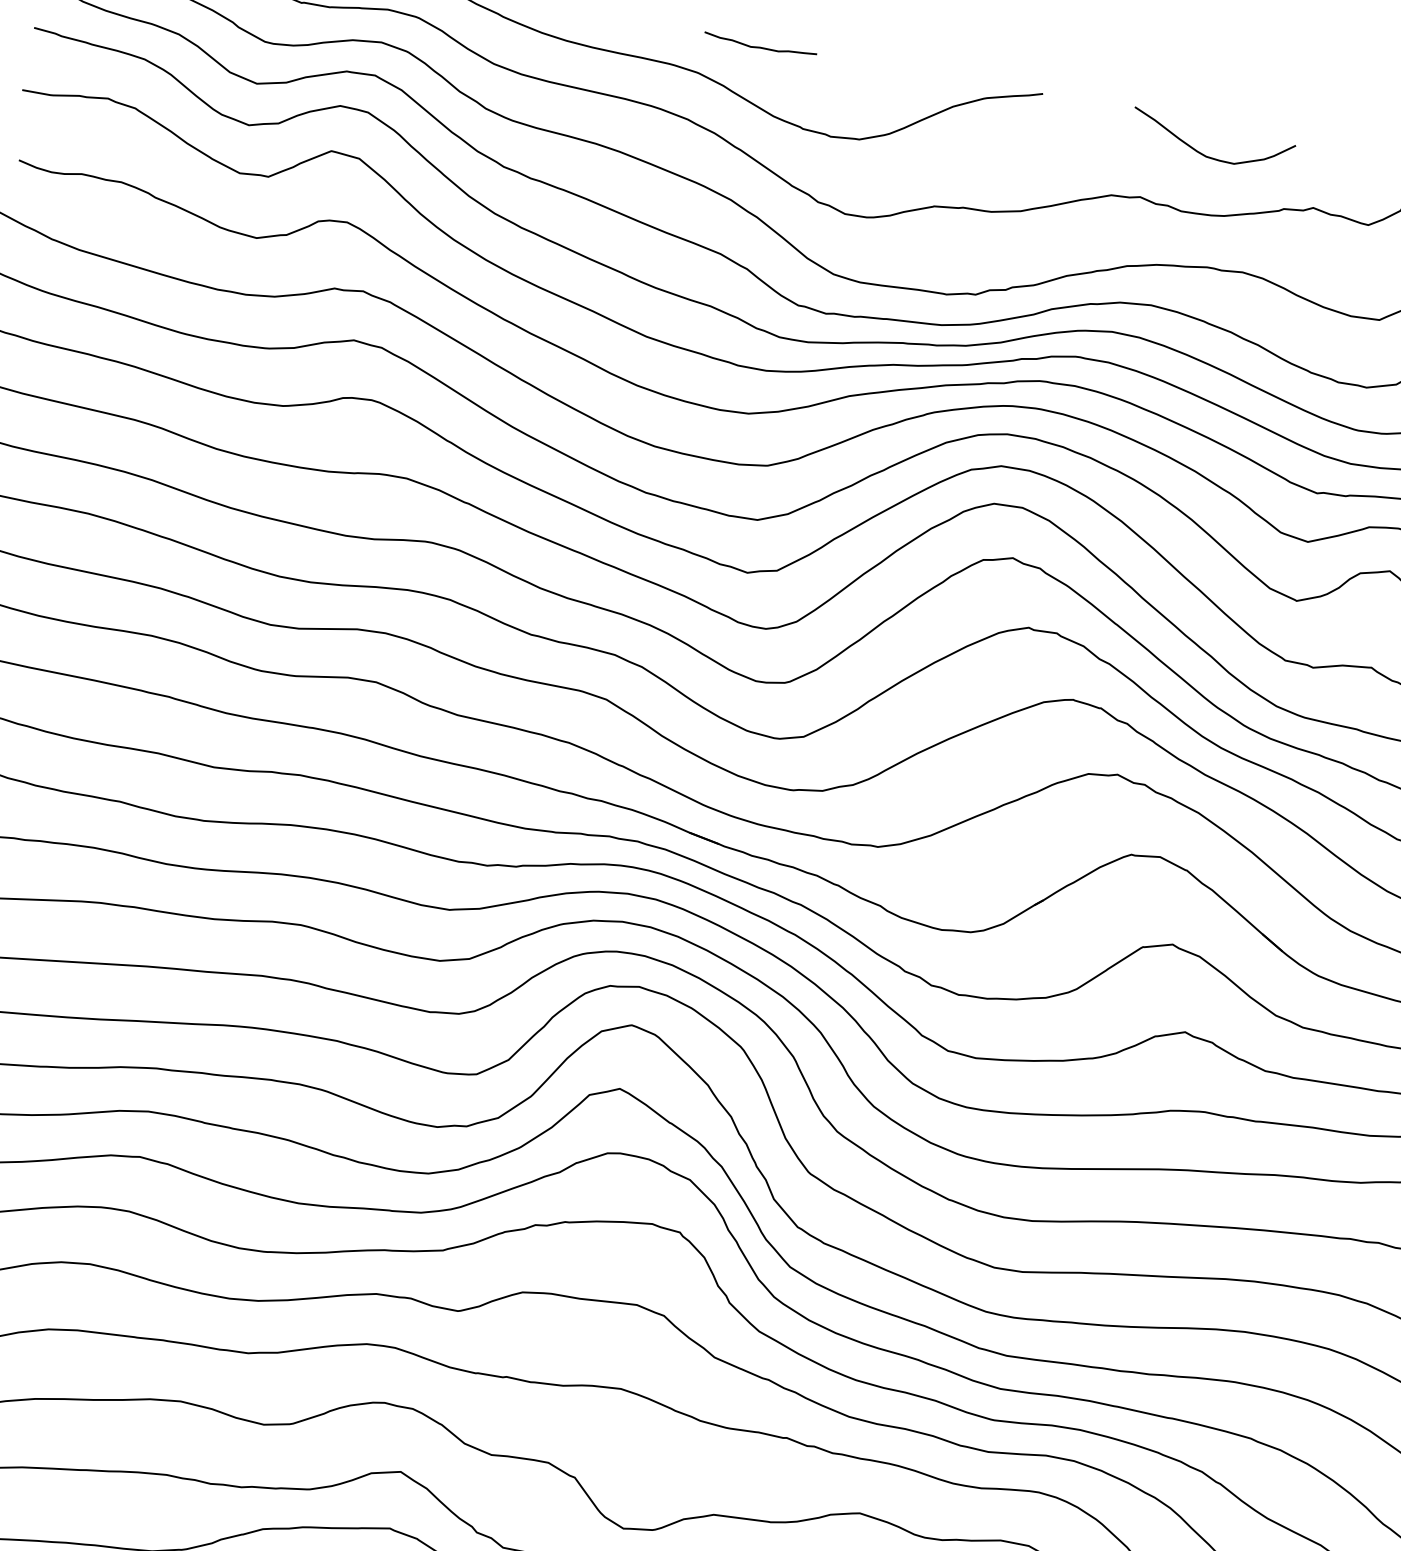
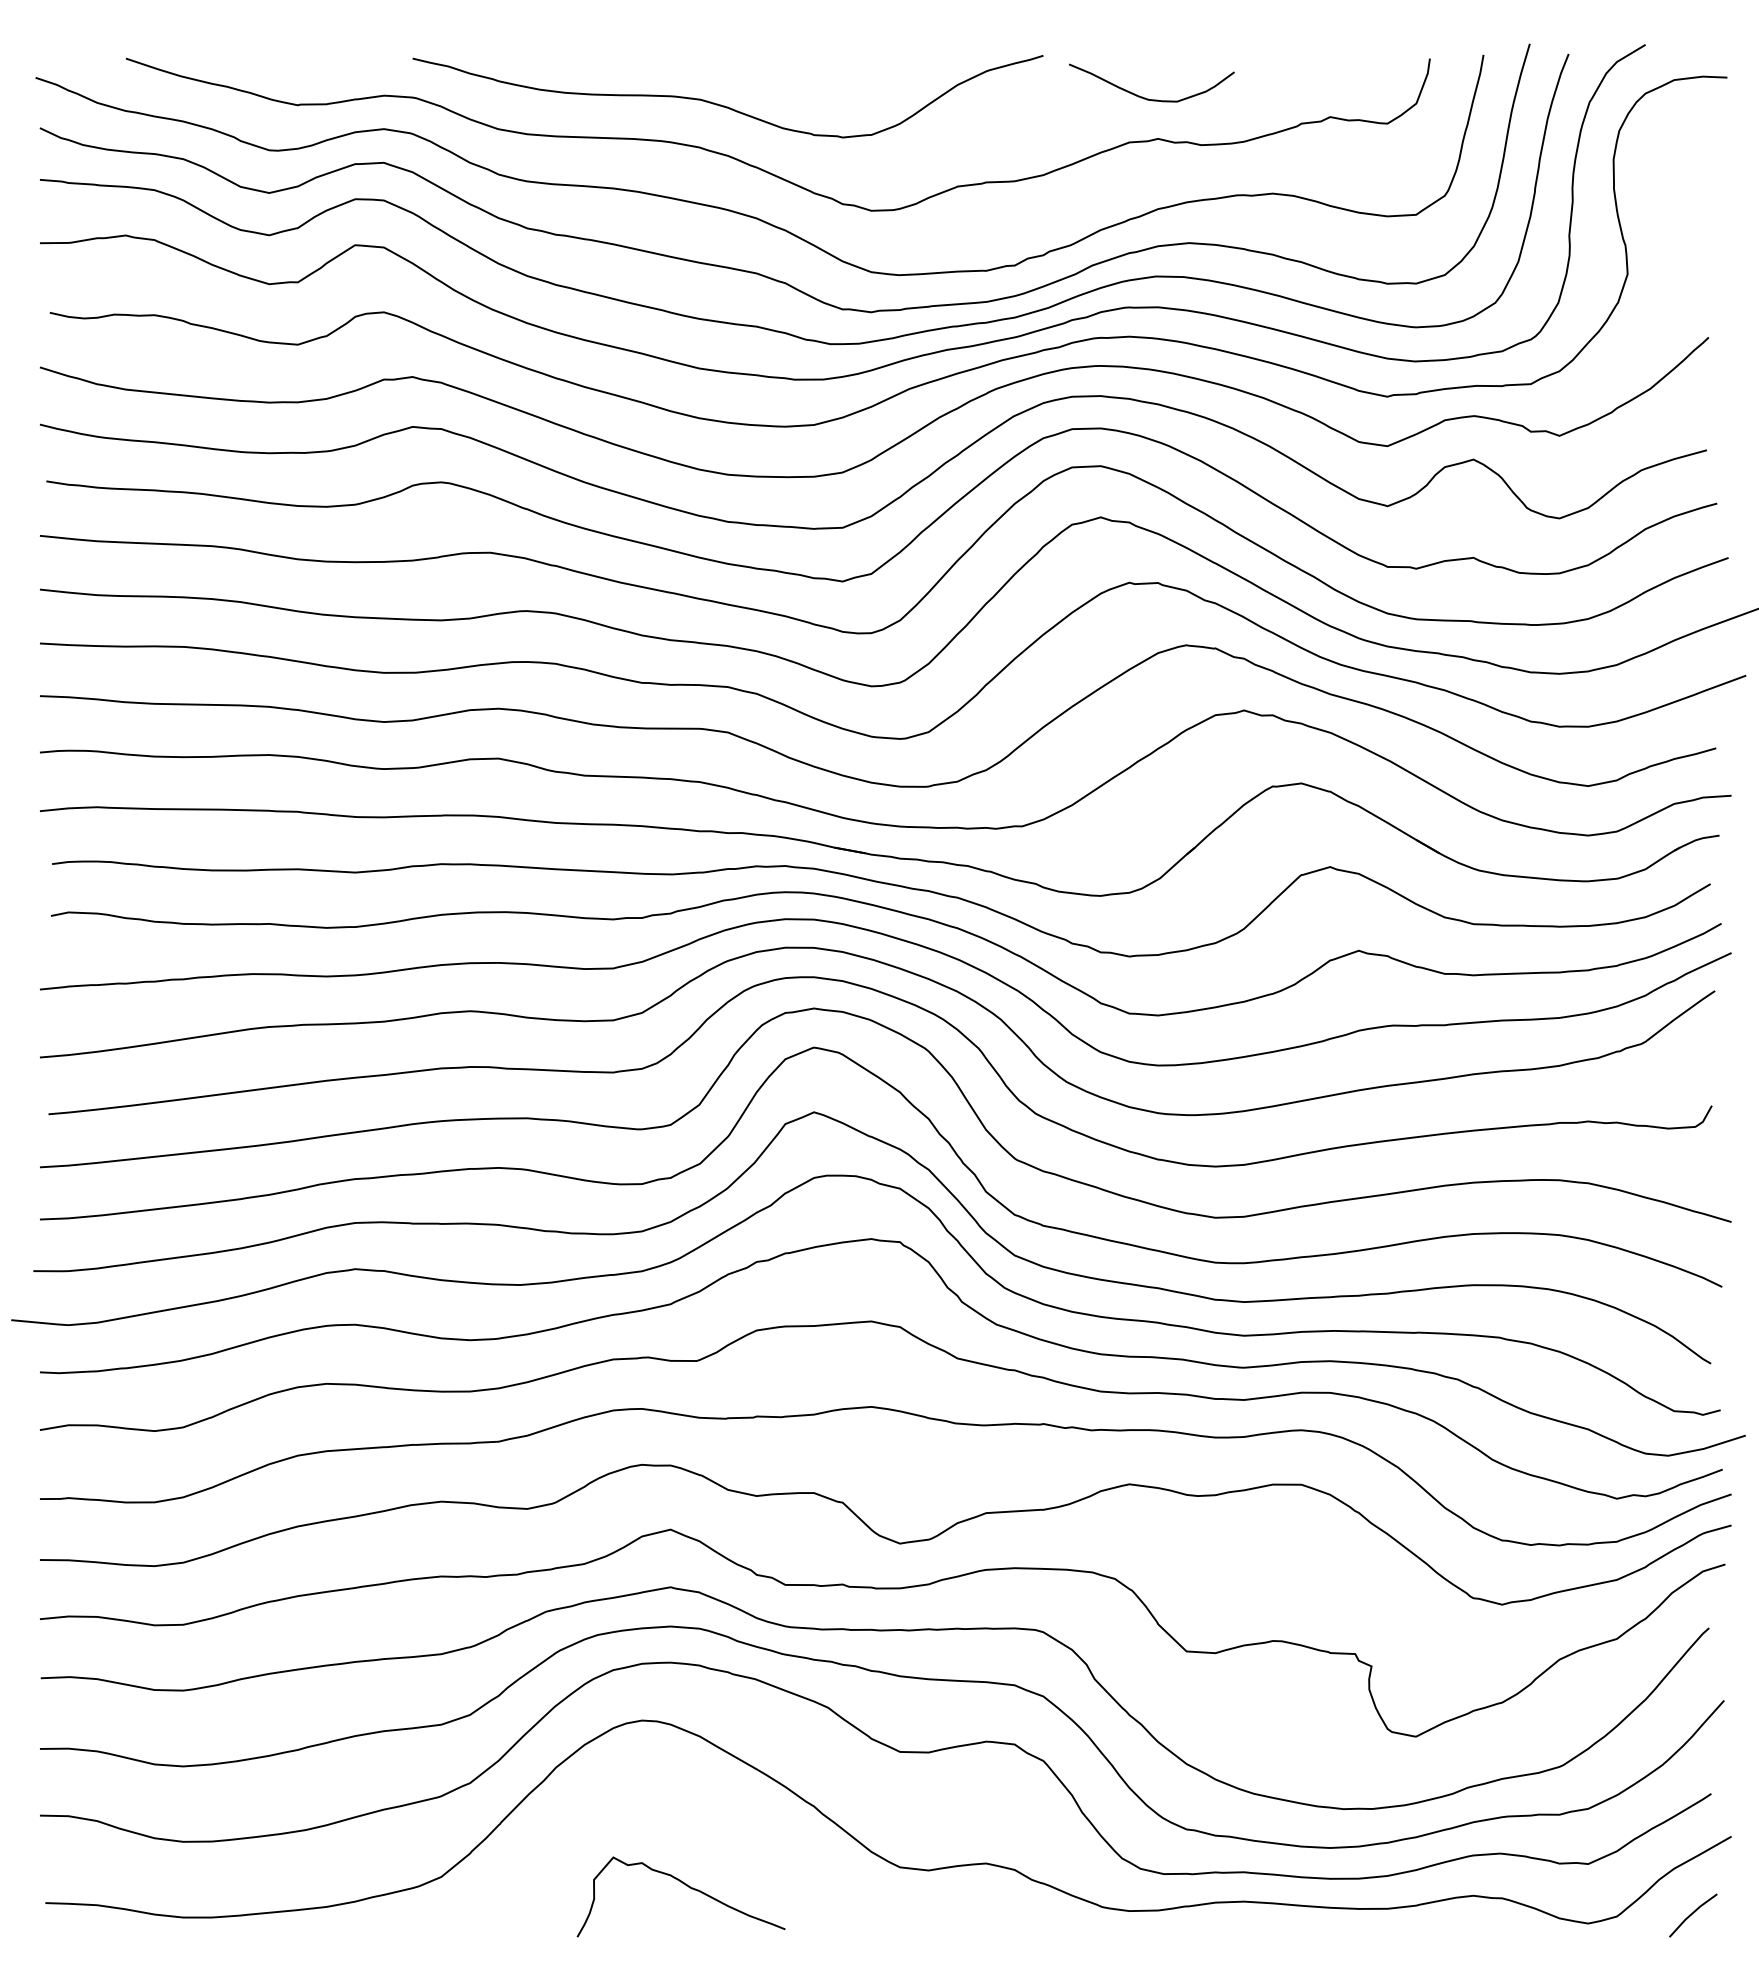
curve: (759, 46) -> (756, 62), removed
curve: (1203, 153) -> (1145, 97), moved

